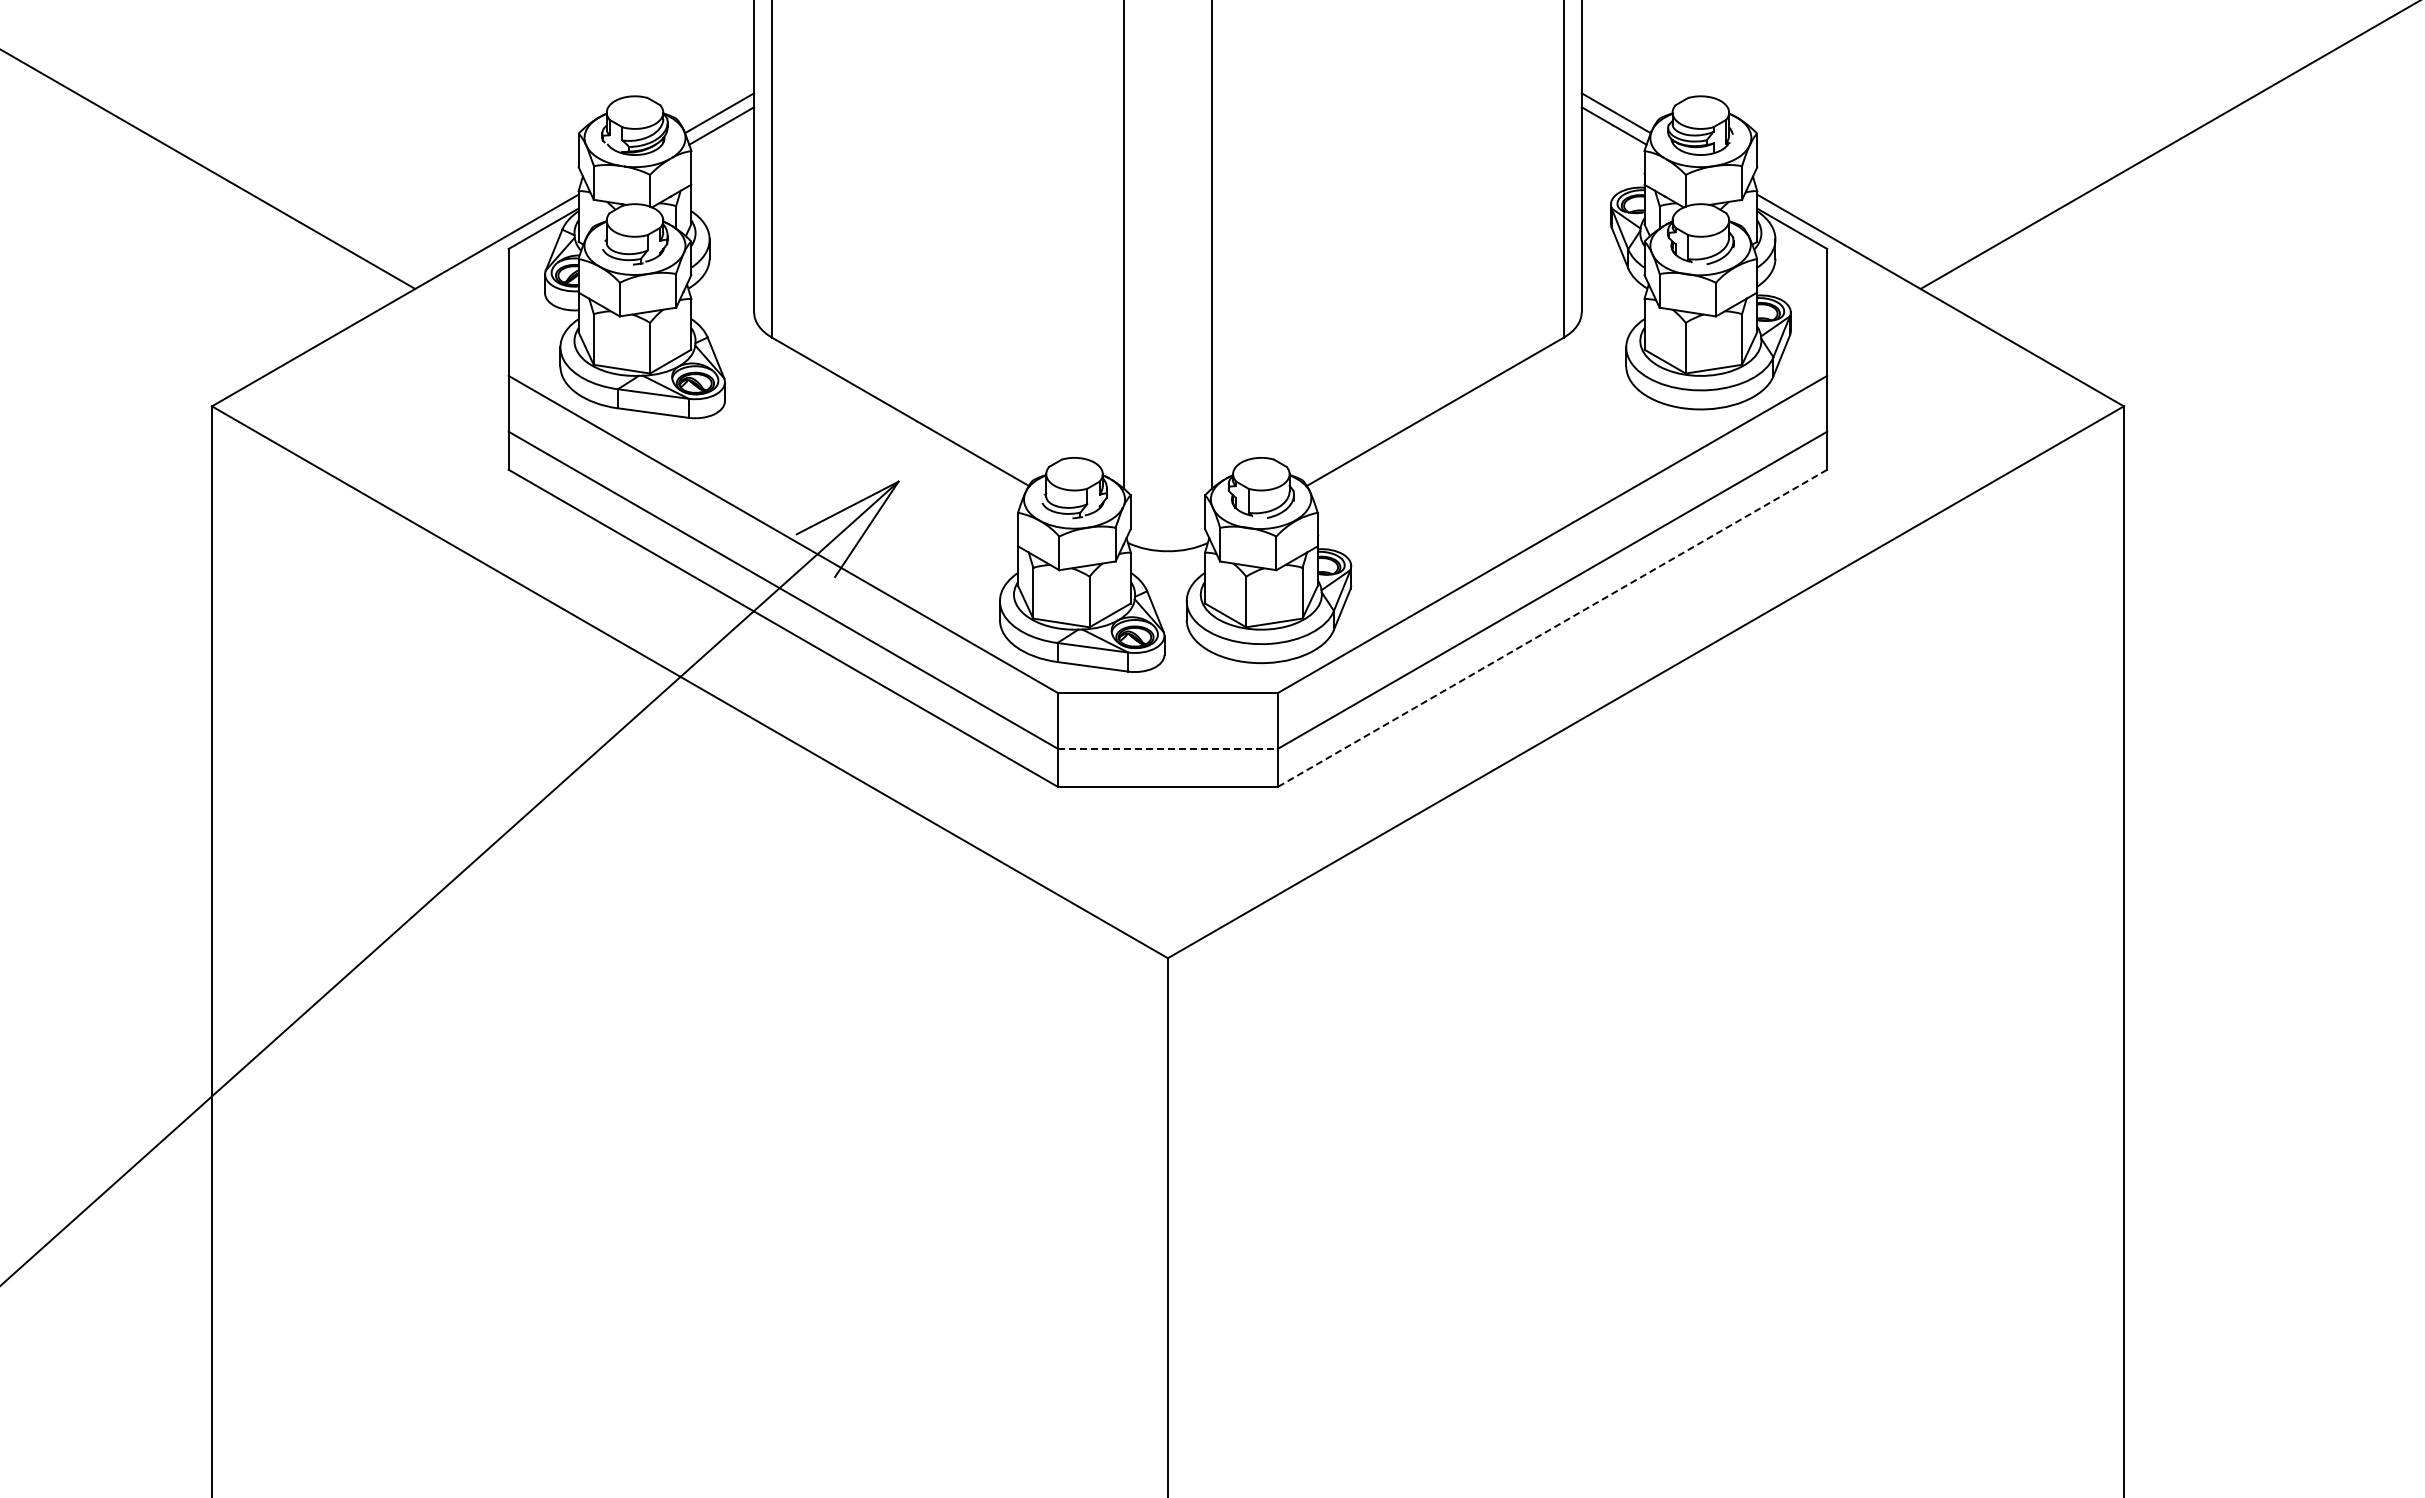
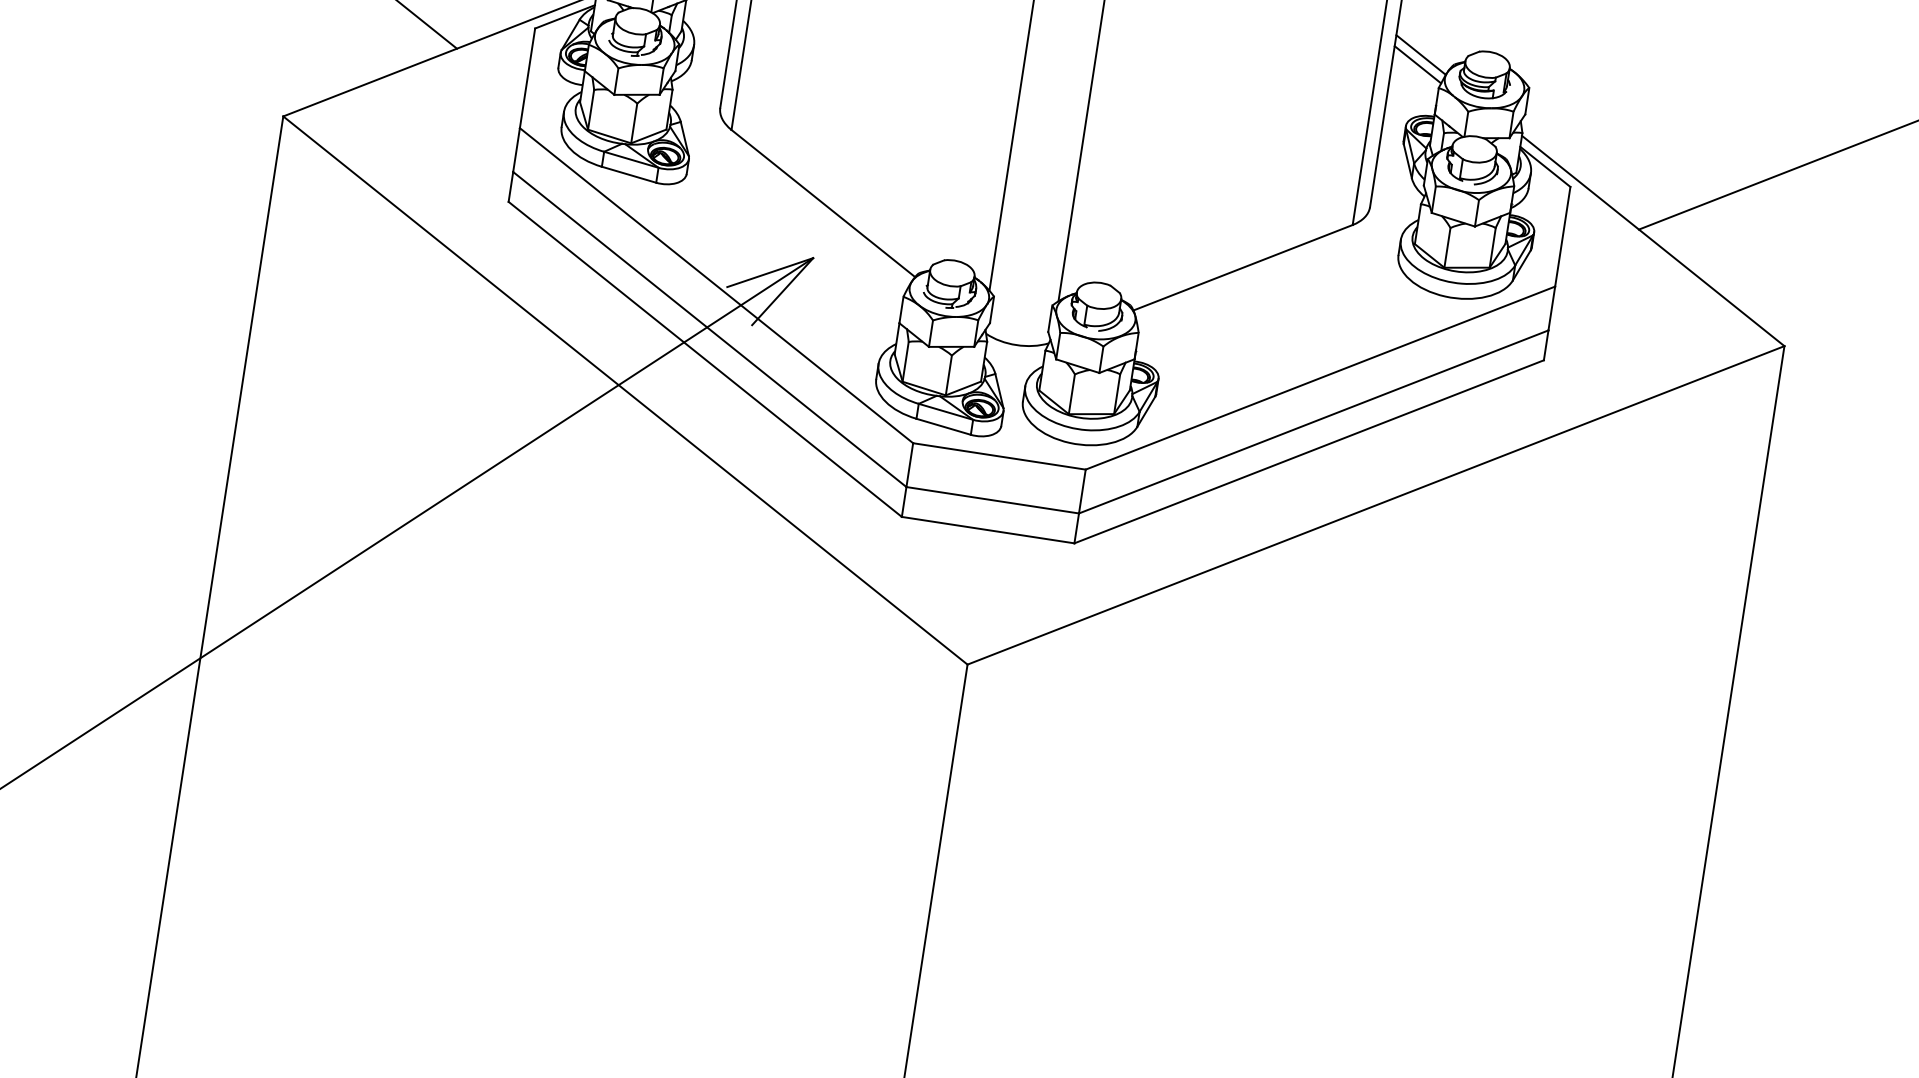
line: (1552, 628) -> (1309, 451), dashed -> solid
line: (1167, 748) -> (992, 499), dashed -> solid

